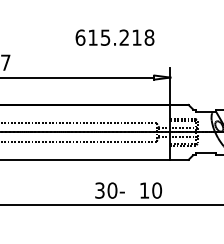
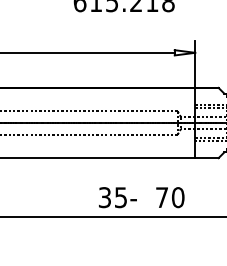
text: (112, 190) -> (121, 197), 30- -> 35-
text: (144, 190) -> (162, 197), 10 -> 70

